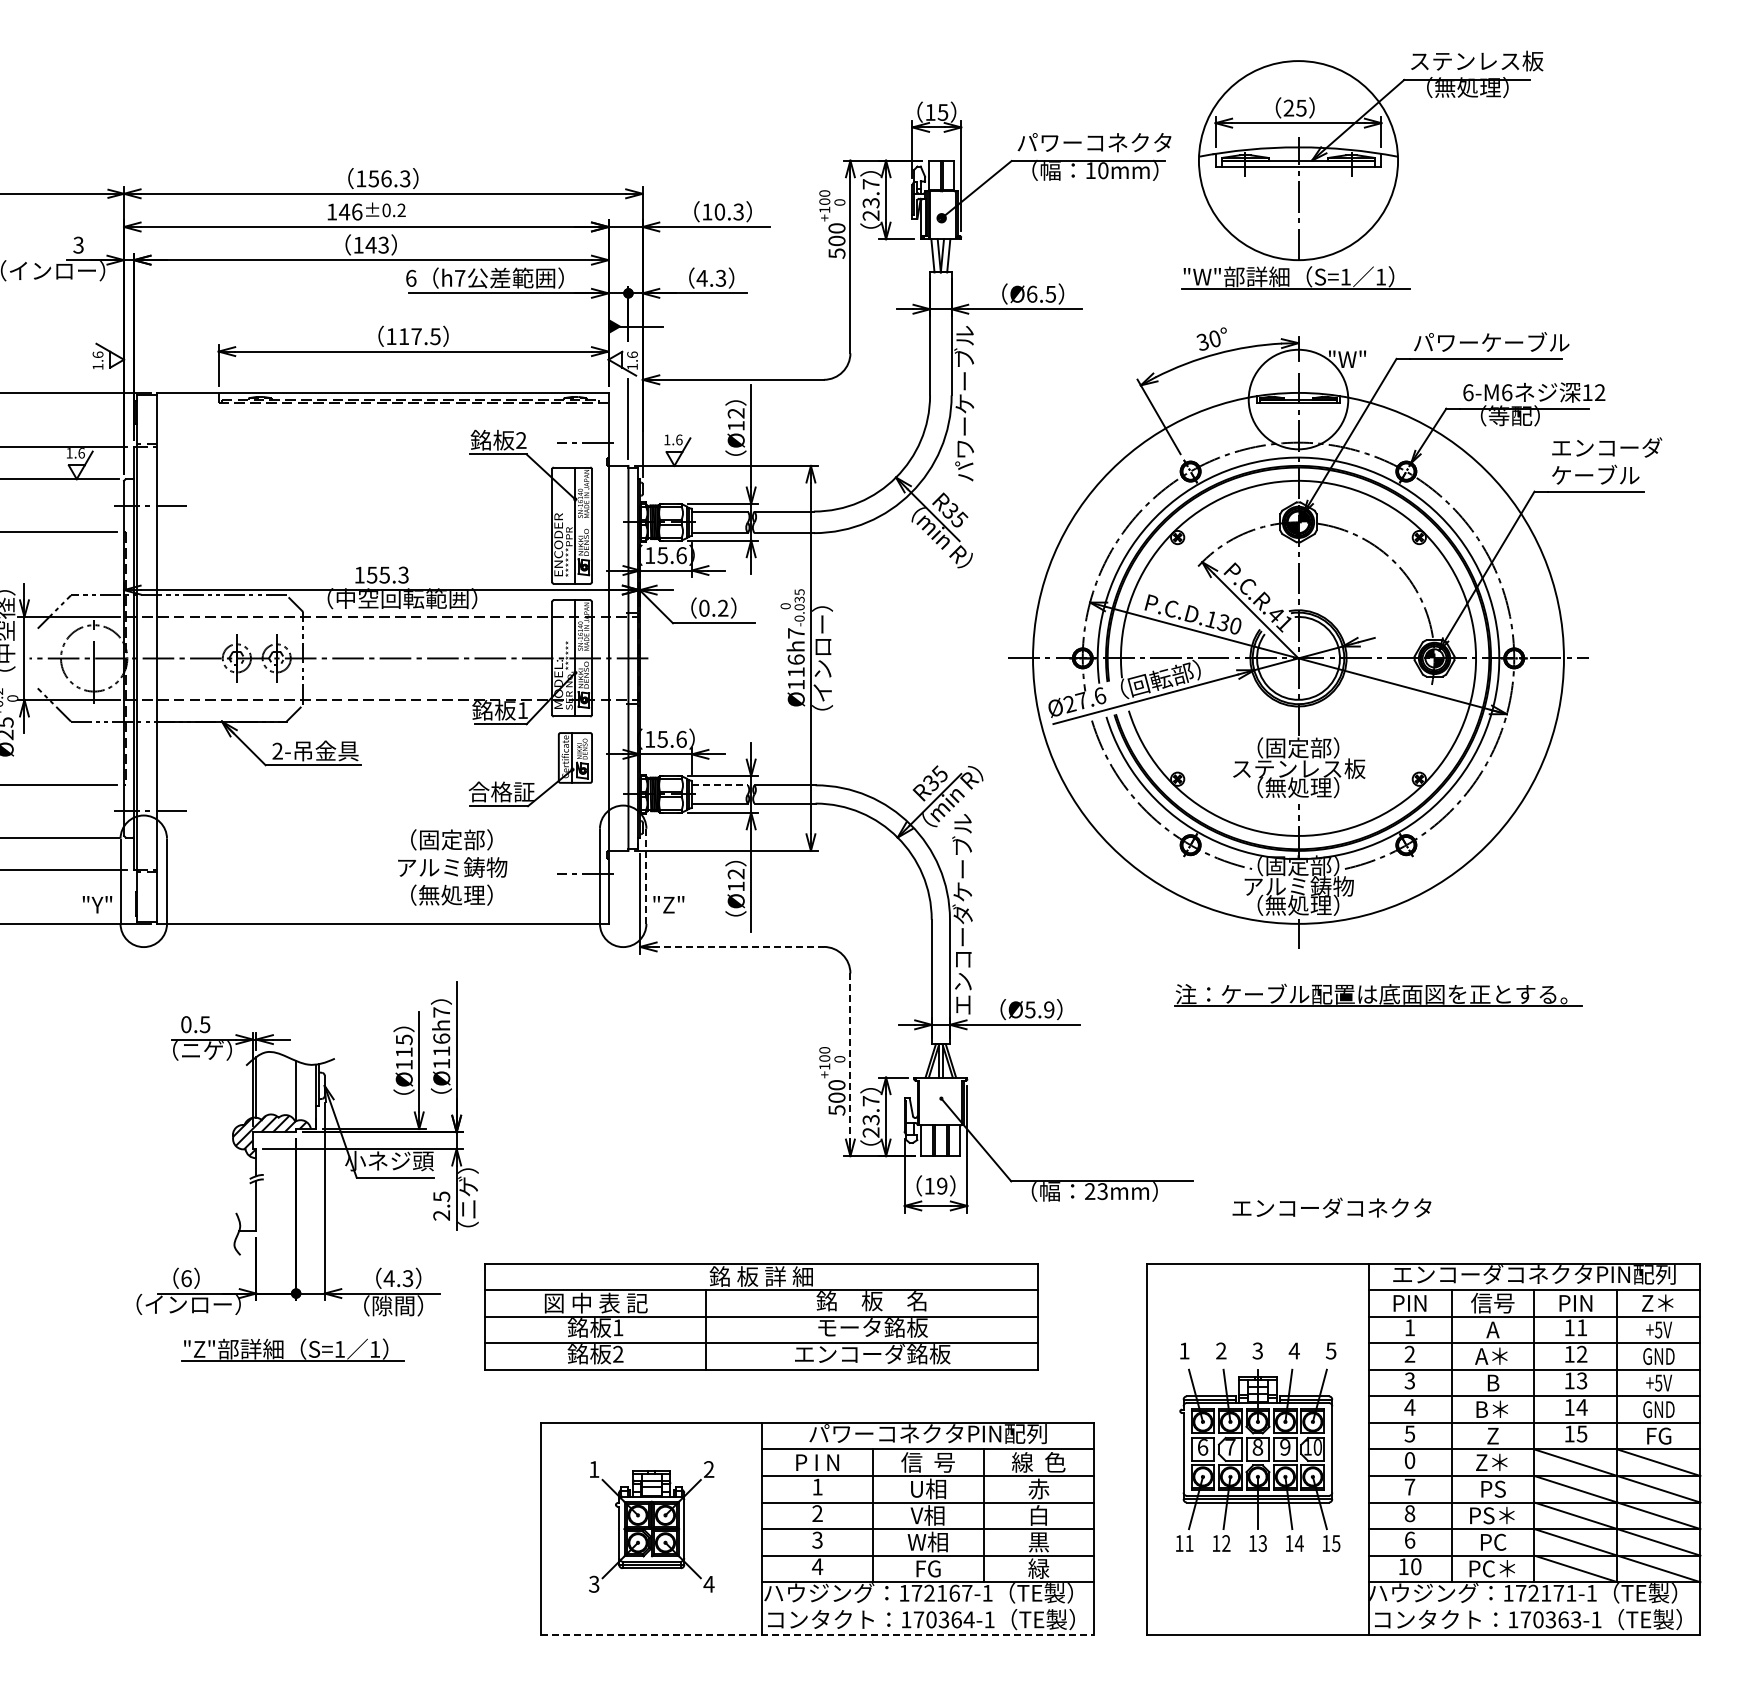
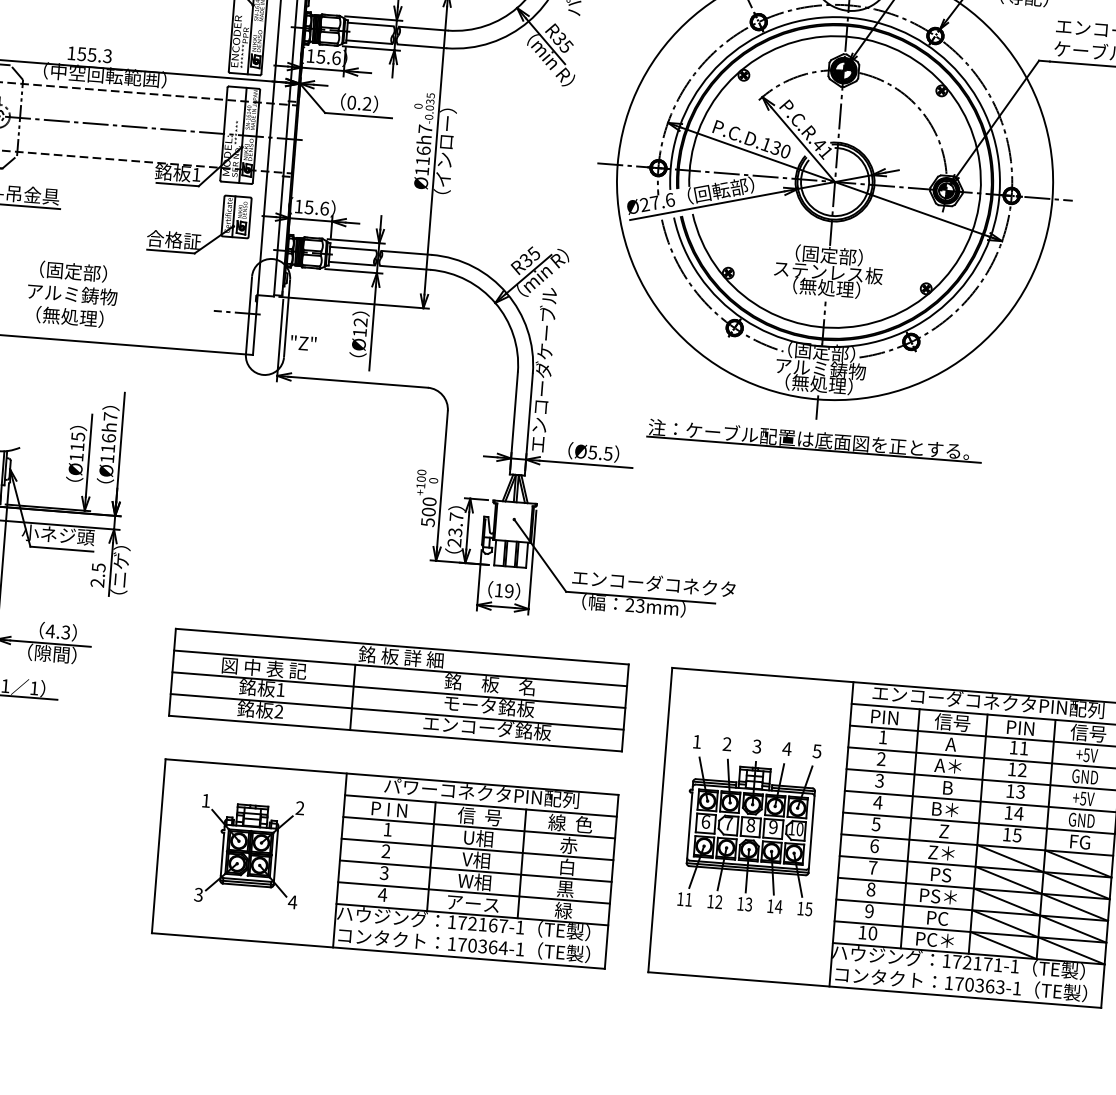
line: (720, 785) -> (353, 248), dashed -> solid
text: (452, 867) -> (72, 294), moved
line: (646, 876) -> (287, 318), dashed -> solid
line: (739, 946) -> (358, 381), dashed -> solid
part: (1378, 994) -> (814, 440), moved
text: (1048, 1009) -> (607, 453), Ø5.9 -> Ø5.5
line: (850, 1064) -> (442, 485), dashed -> solid
text: (1331, 1207) -> (653, 583), moved
text: (1658, 1303) -> (1088, 733), Z＊ -> 信号
part: (761, 1316) -> (398, 689), moved
text: (1410, 1460) -> (875, 846), 0 -> 6
text: (1409, 1539) -> (869, 910), 6 -> 9
text: (928, 1568) -> (473, 903), FG -> アース
line: (817, 1635) -> (378, 951), dashed -> solid

